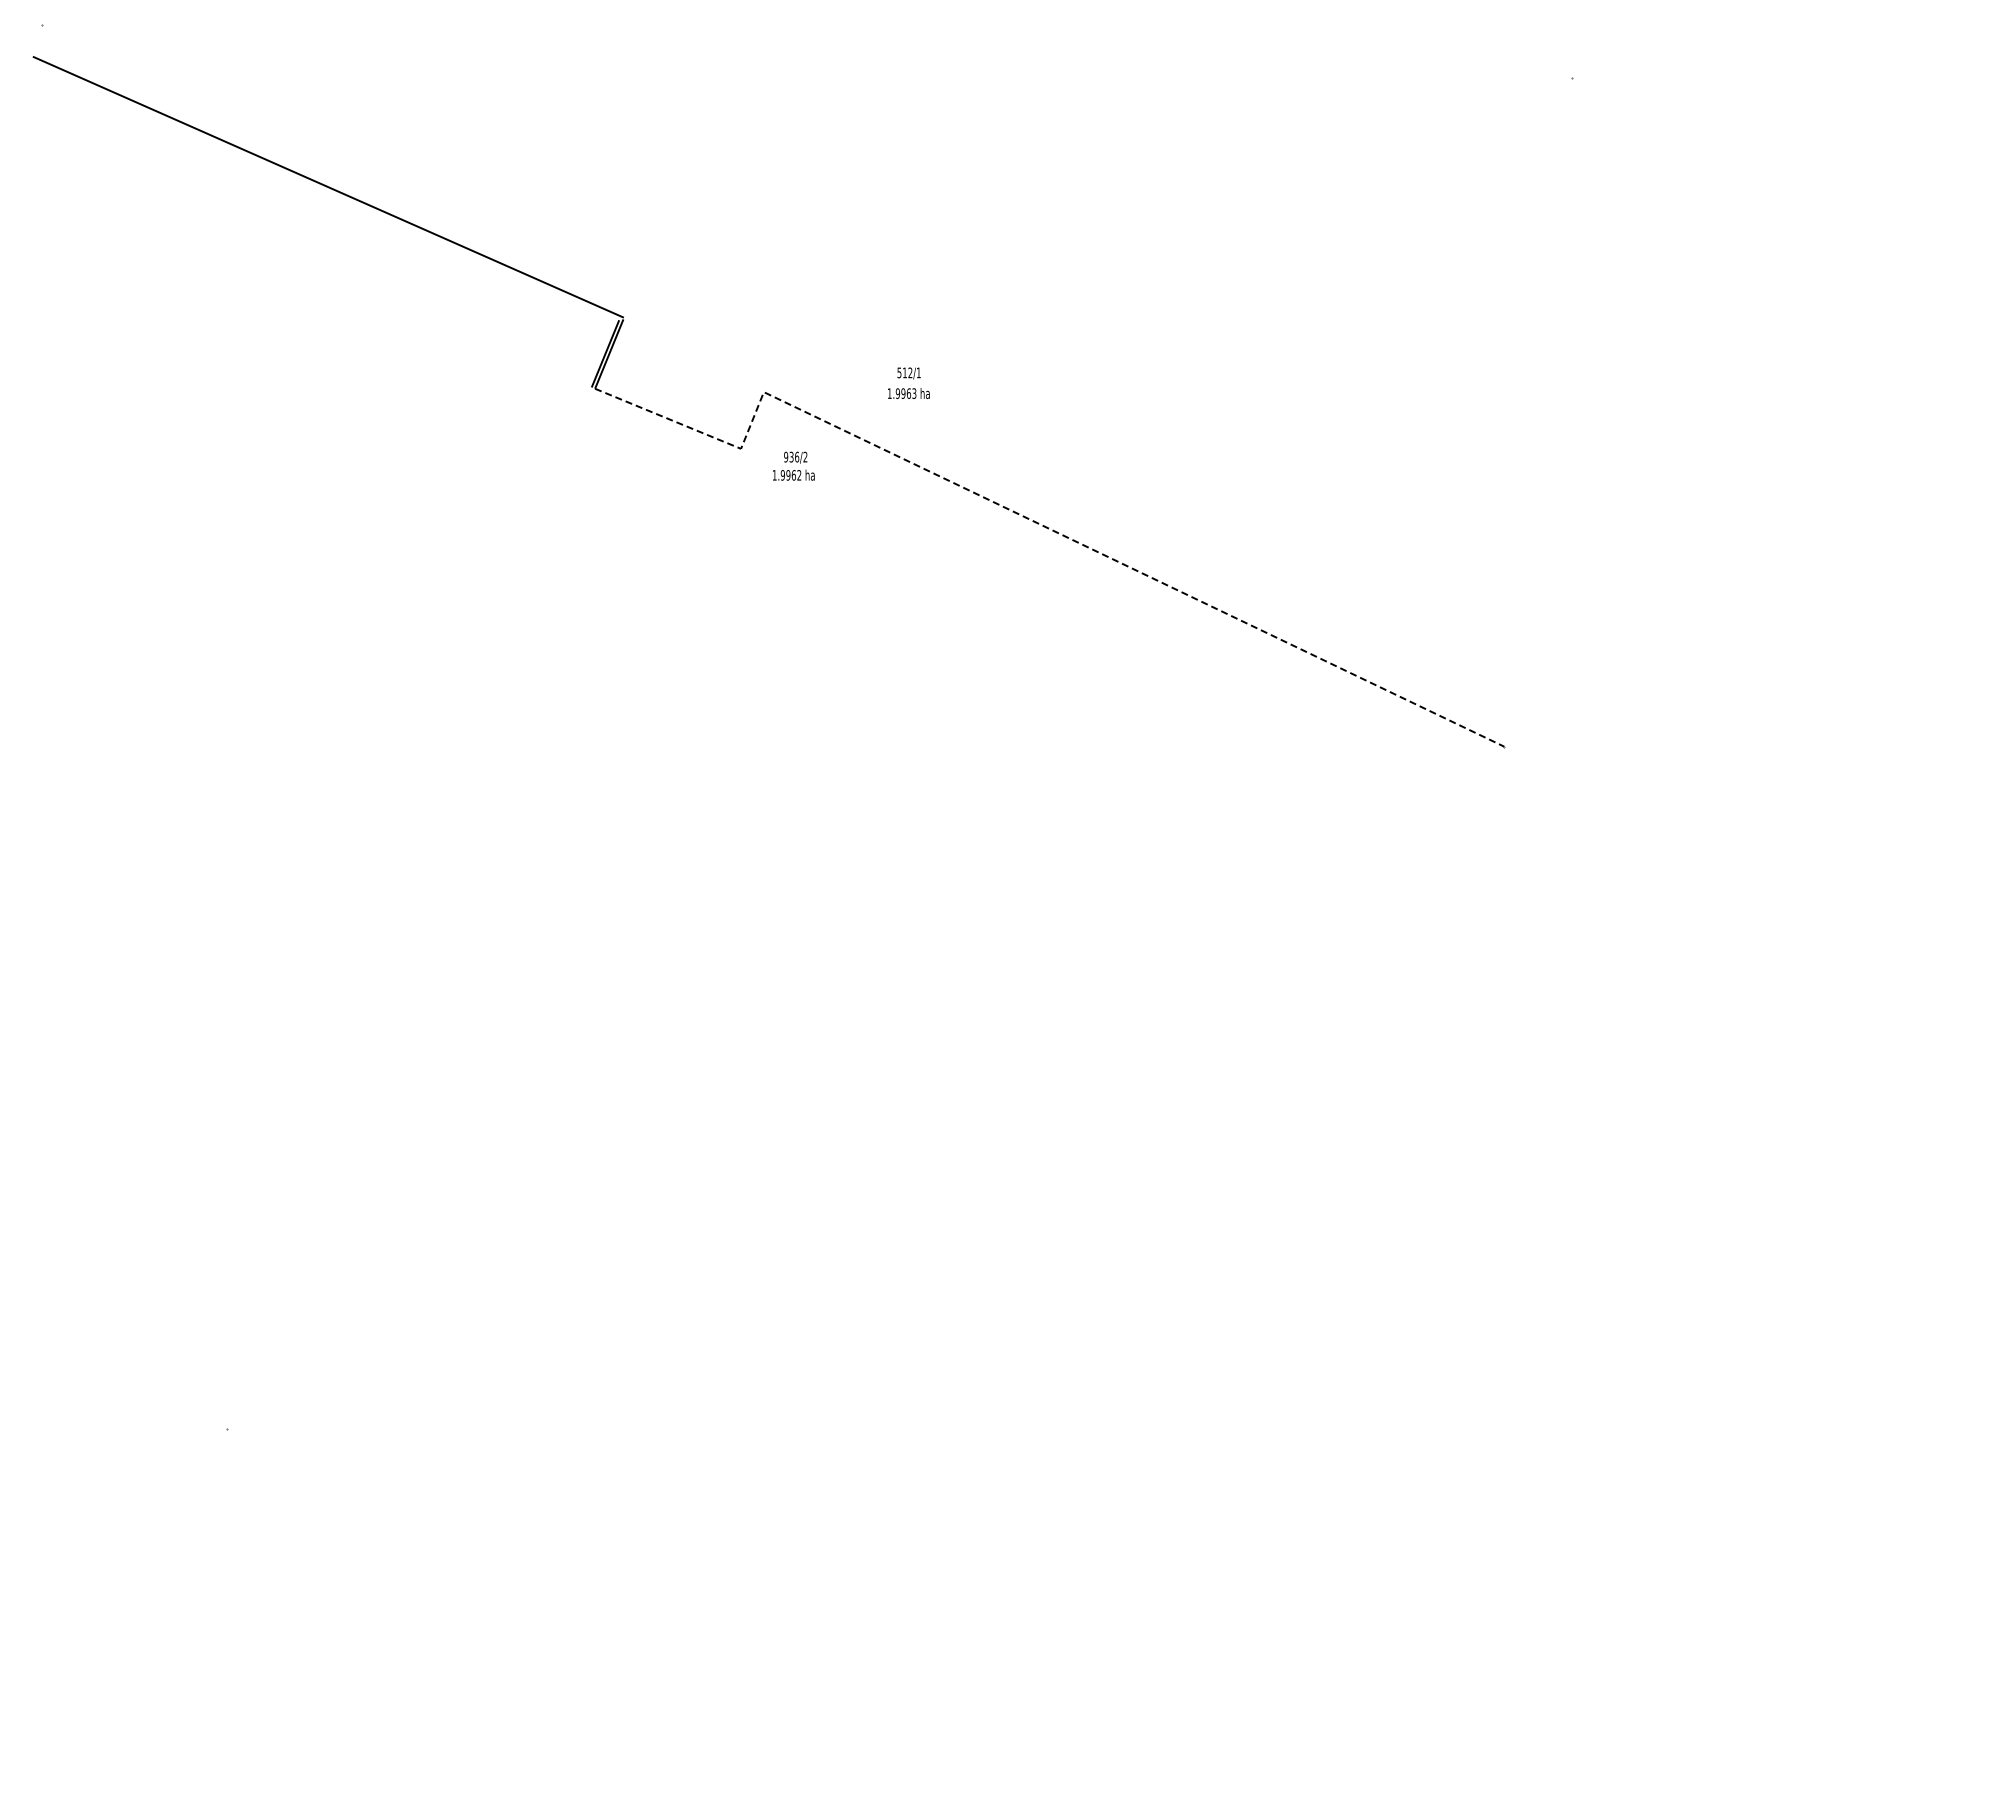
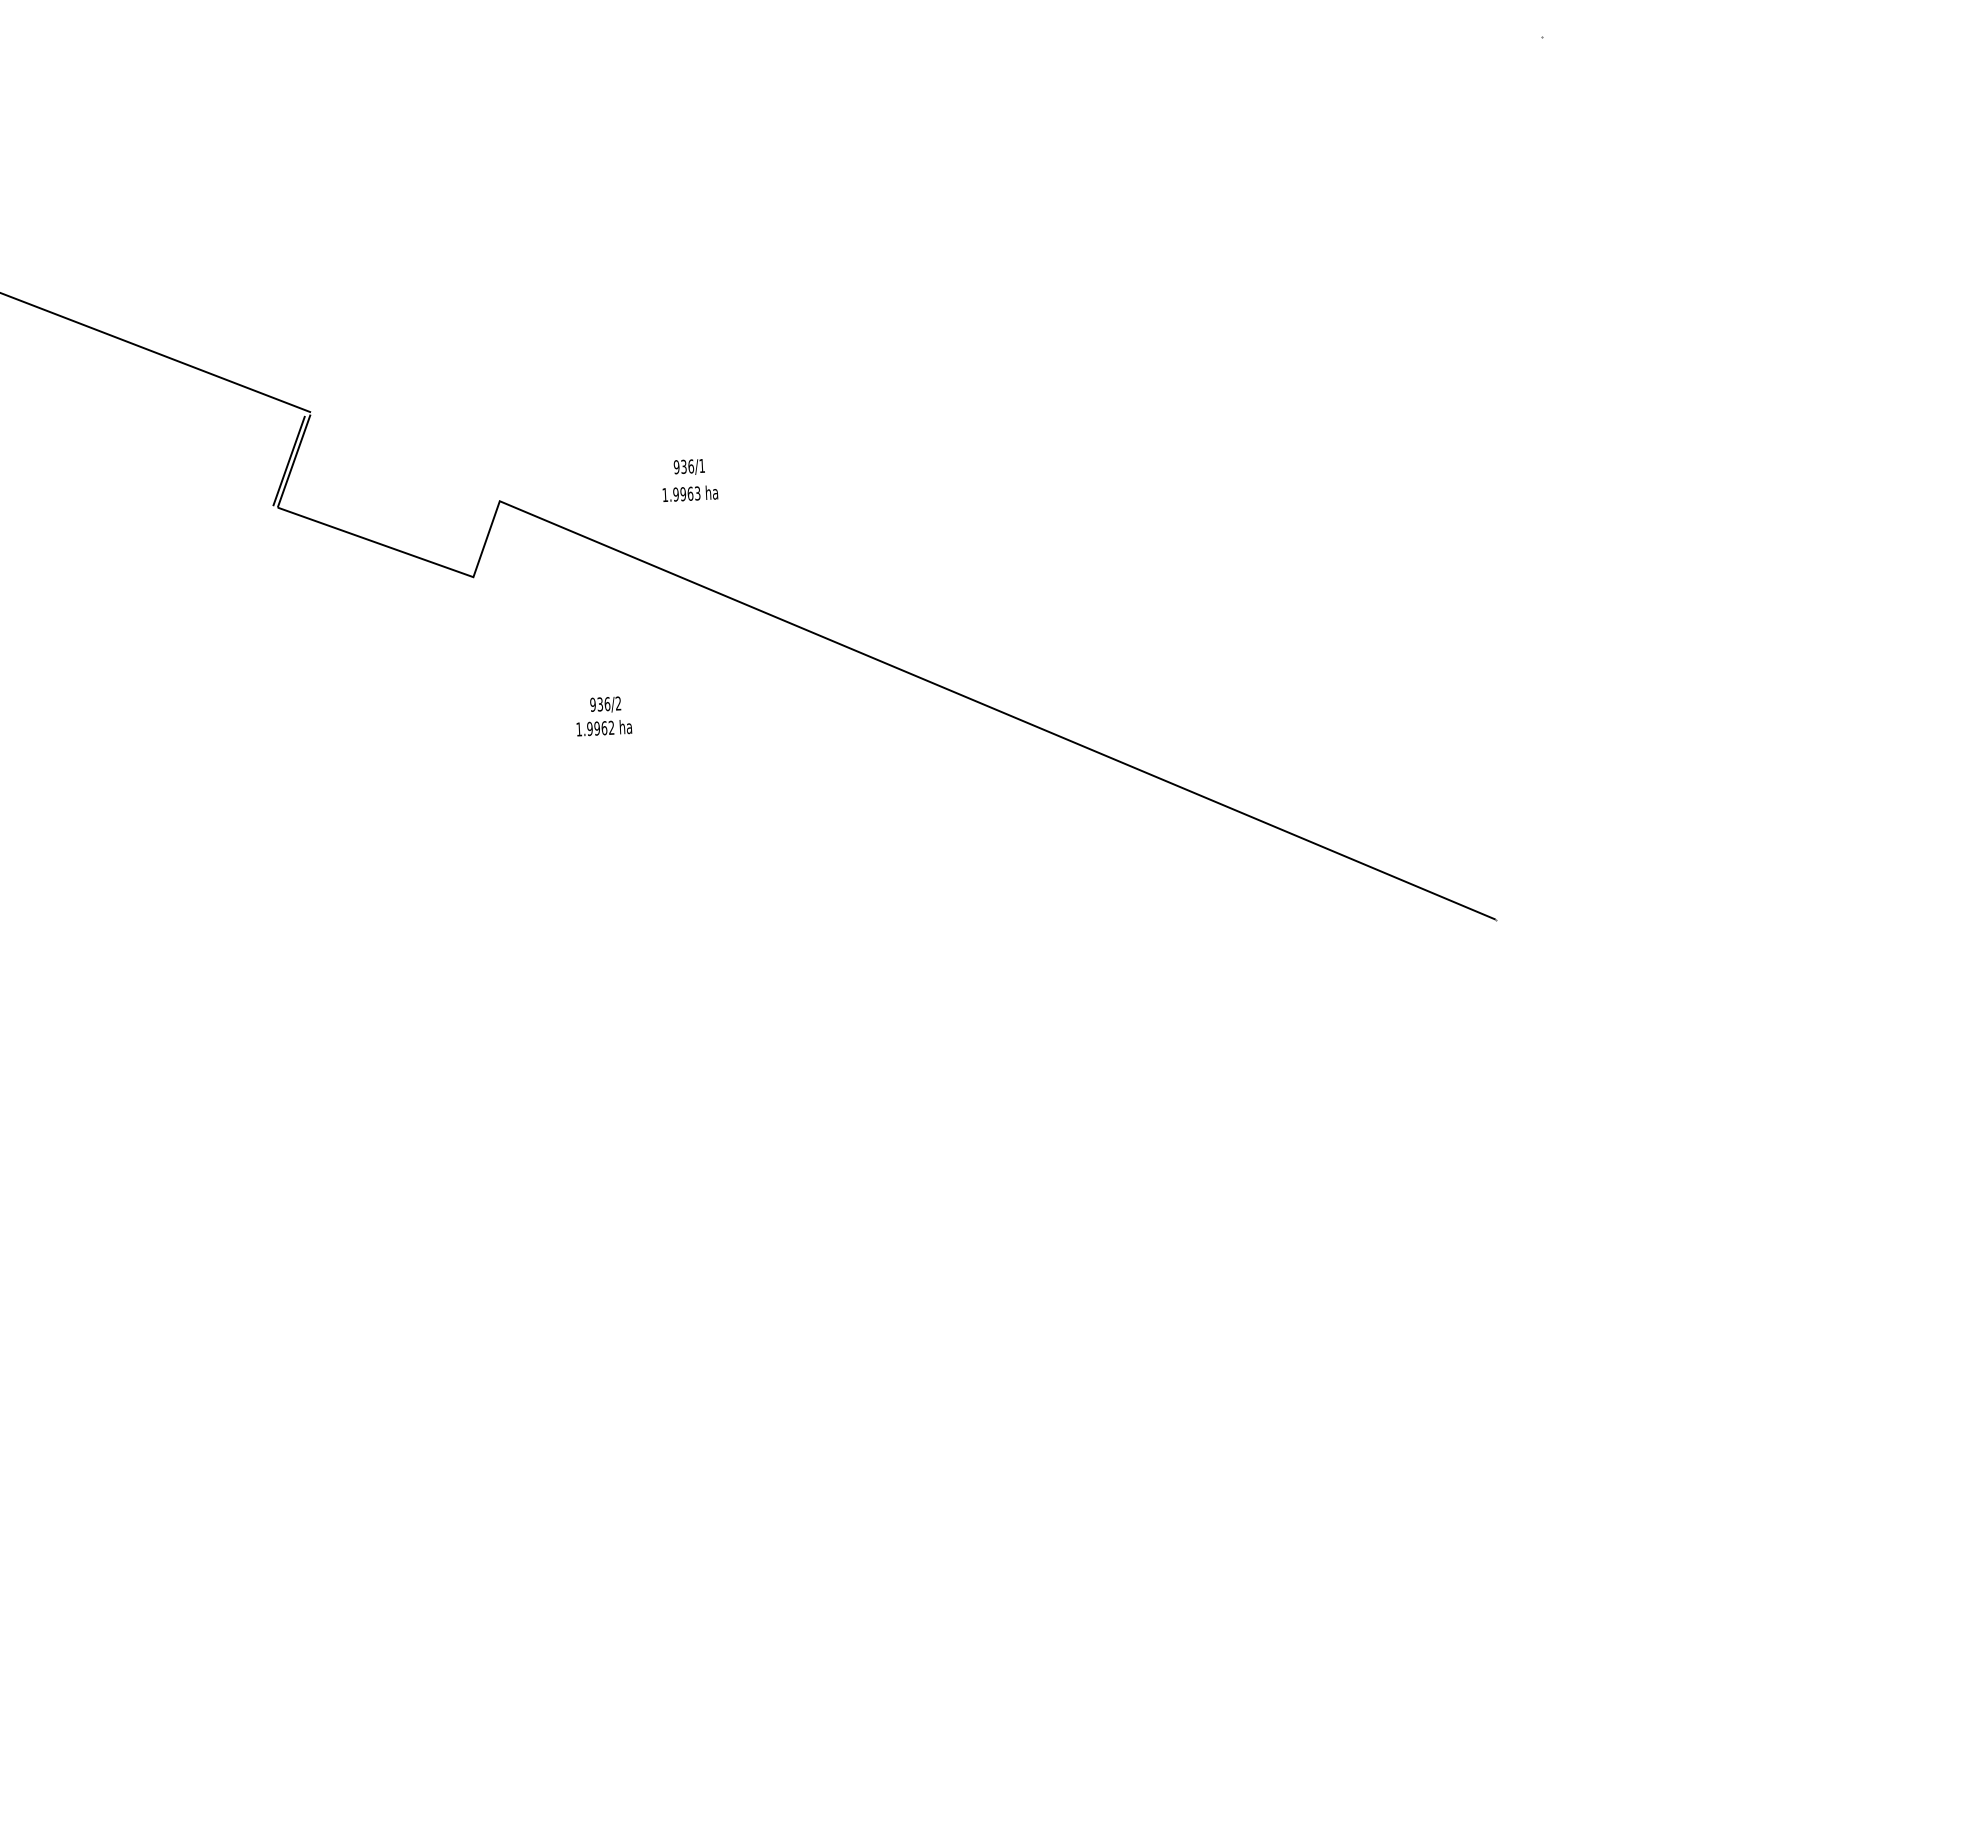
text: (904, 372) -> (683, 466), 512/1 -> 936/1
text: (793, 465) -> (603, 715), moved
line: (1034, 521) -> (863, 653), dashed -> solid

